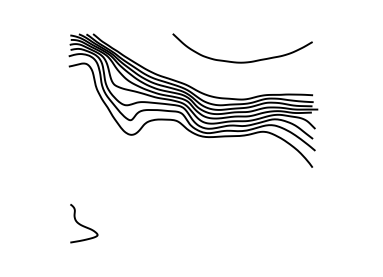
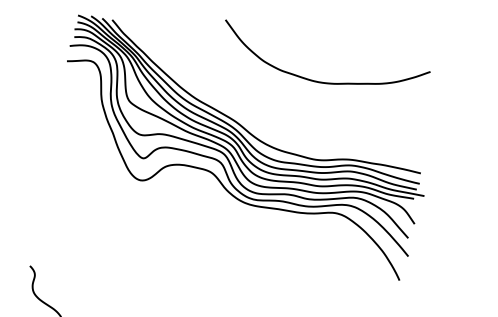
curve: (242, 61) -> (320, 80), moved

